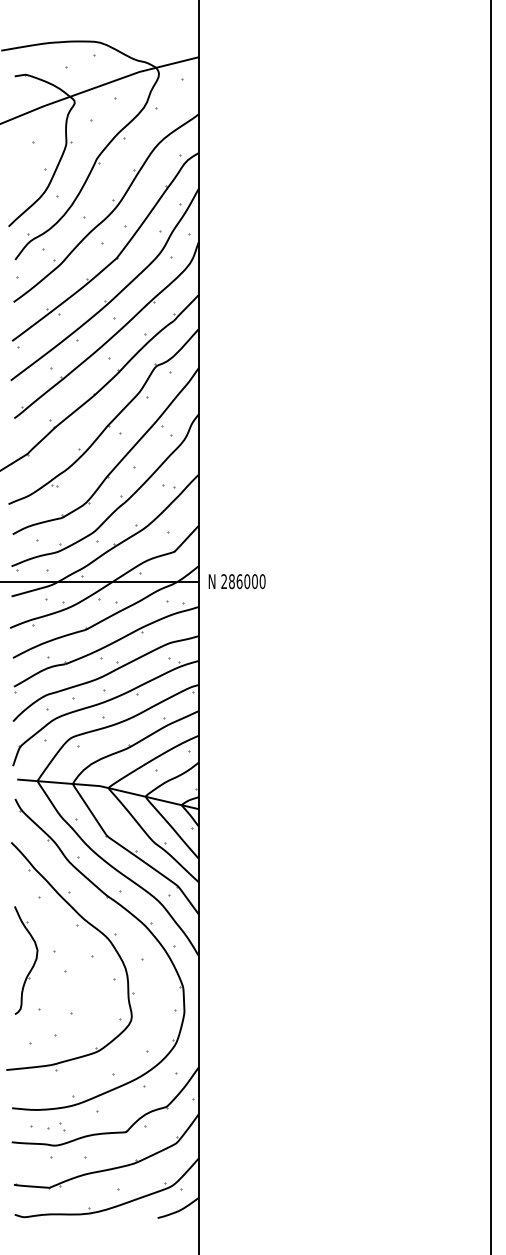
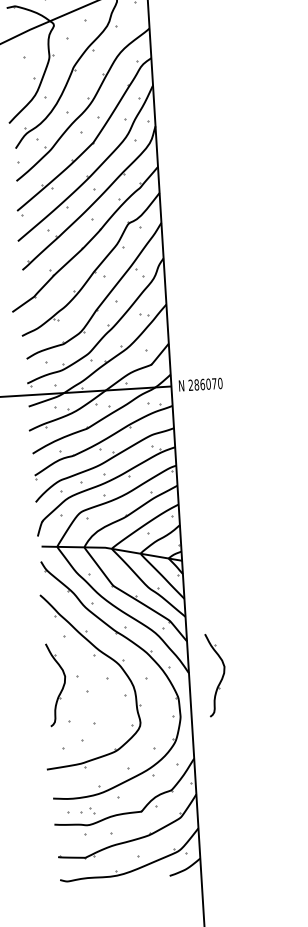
text: (254, 581) -> (214, 383), 286000 -> 286070
part: (241, 963) -> (222, 676), added

